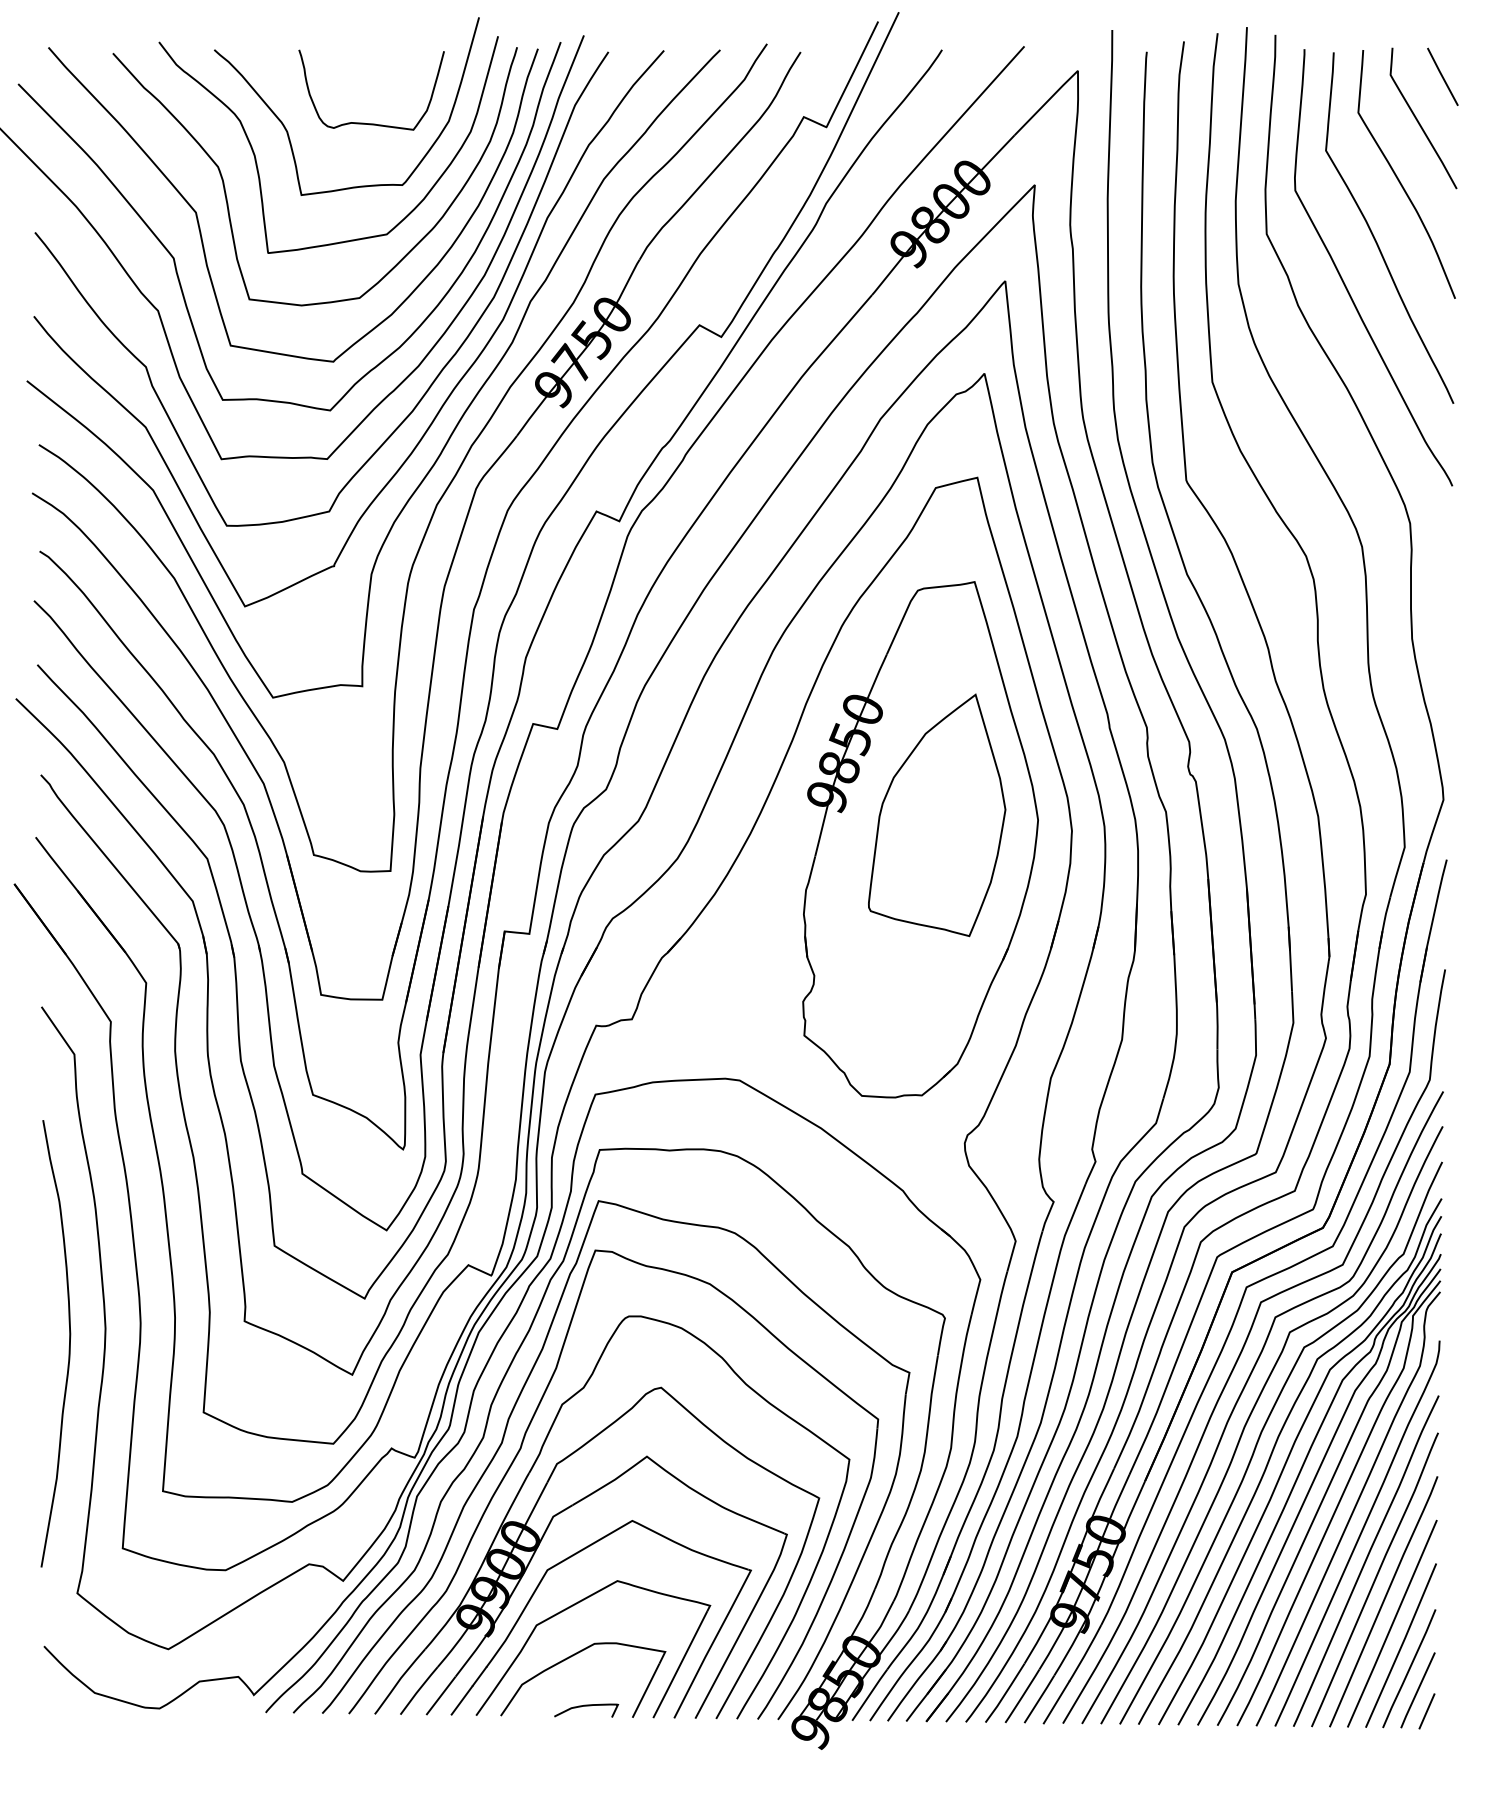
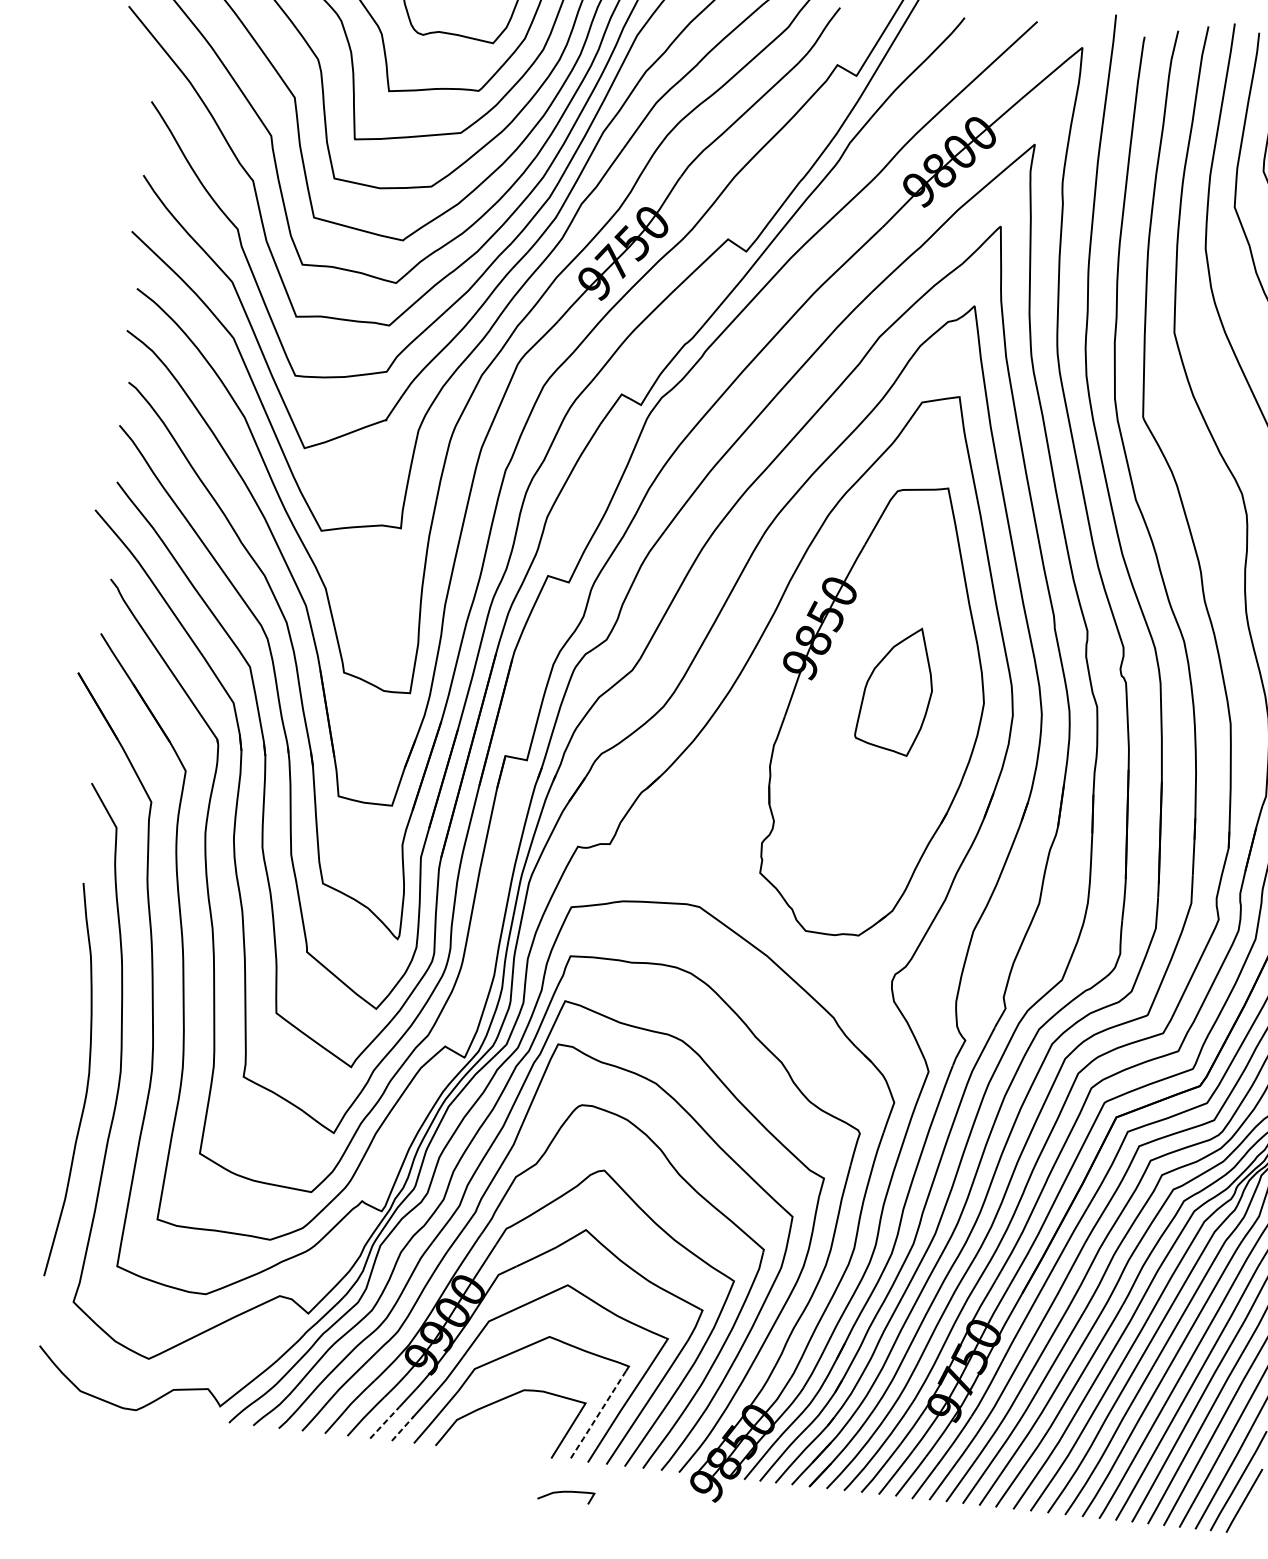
part: (937, 815) -> (895, 690), size x0.6
line: (680, 1665) -> (597, 1416), solid -> dashed
line: (441, 1695) -> (385, 1422), solid -> dashed
line: (462, 1700) -> (403, 1428), solid -> dashed
curve: (586, 1706) -> (566, 1492), moved
line: (1426, 1711) -> (1250, 1520), removed

